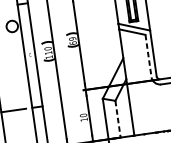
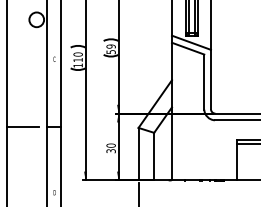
text: (72, 43) -> (110, 52), 69 -> 59
line: (148, 56) -> (204, 82), dashed -> solid
line: (118, 119) -> (154, 156), dashed -> solid
text: (83, 120) -> (110, 151), 10 -> 30

